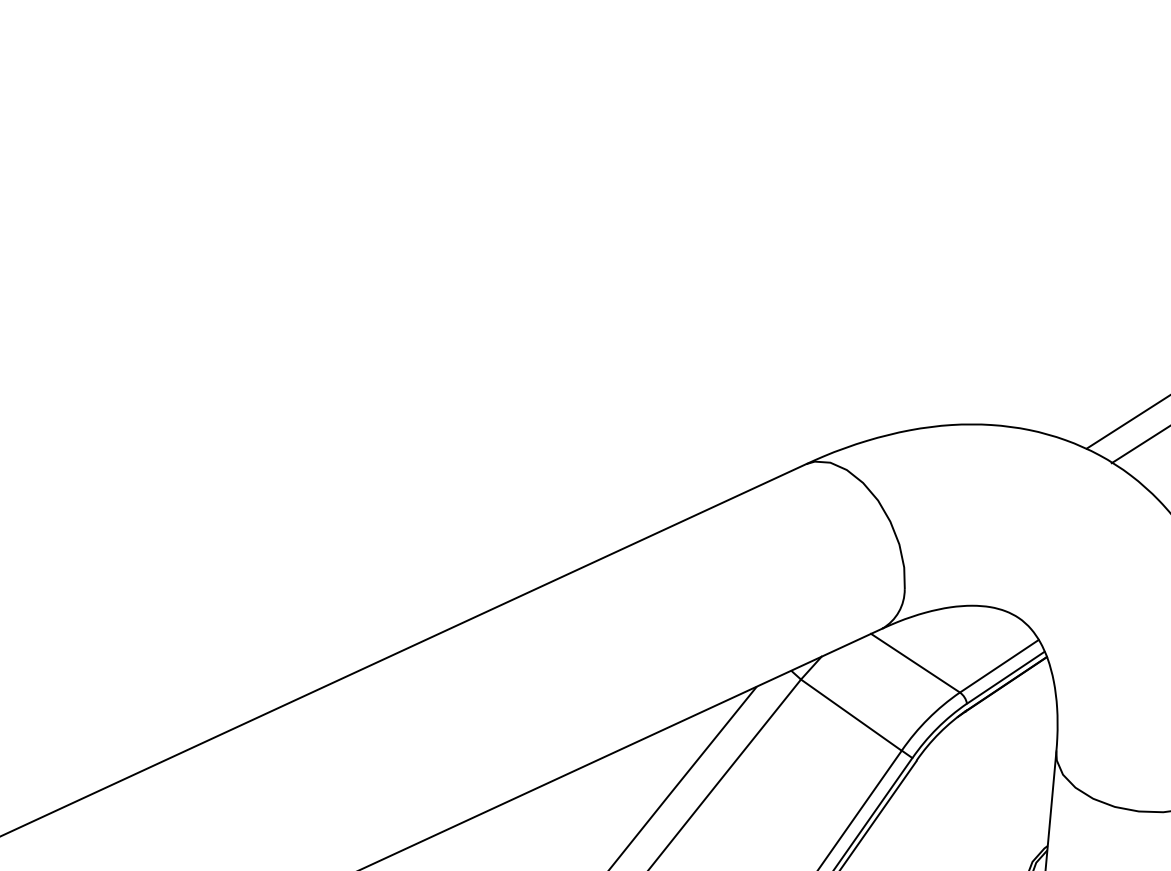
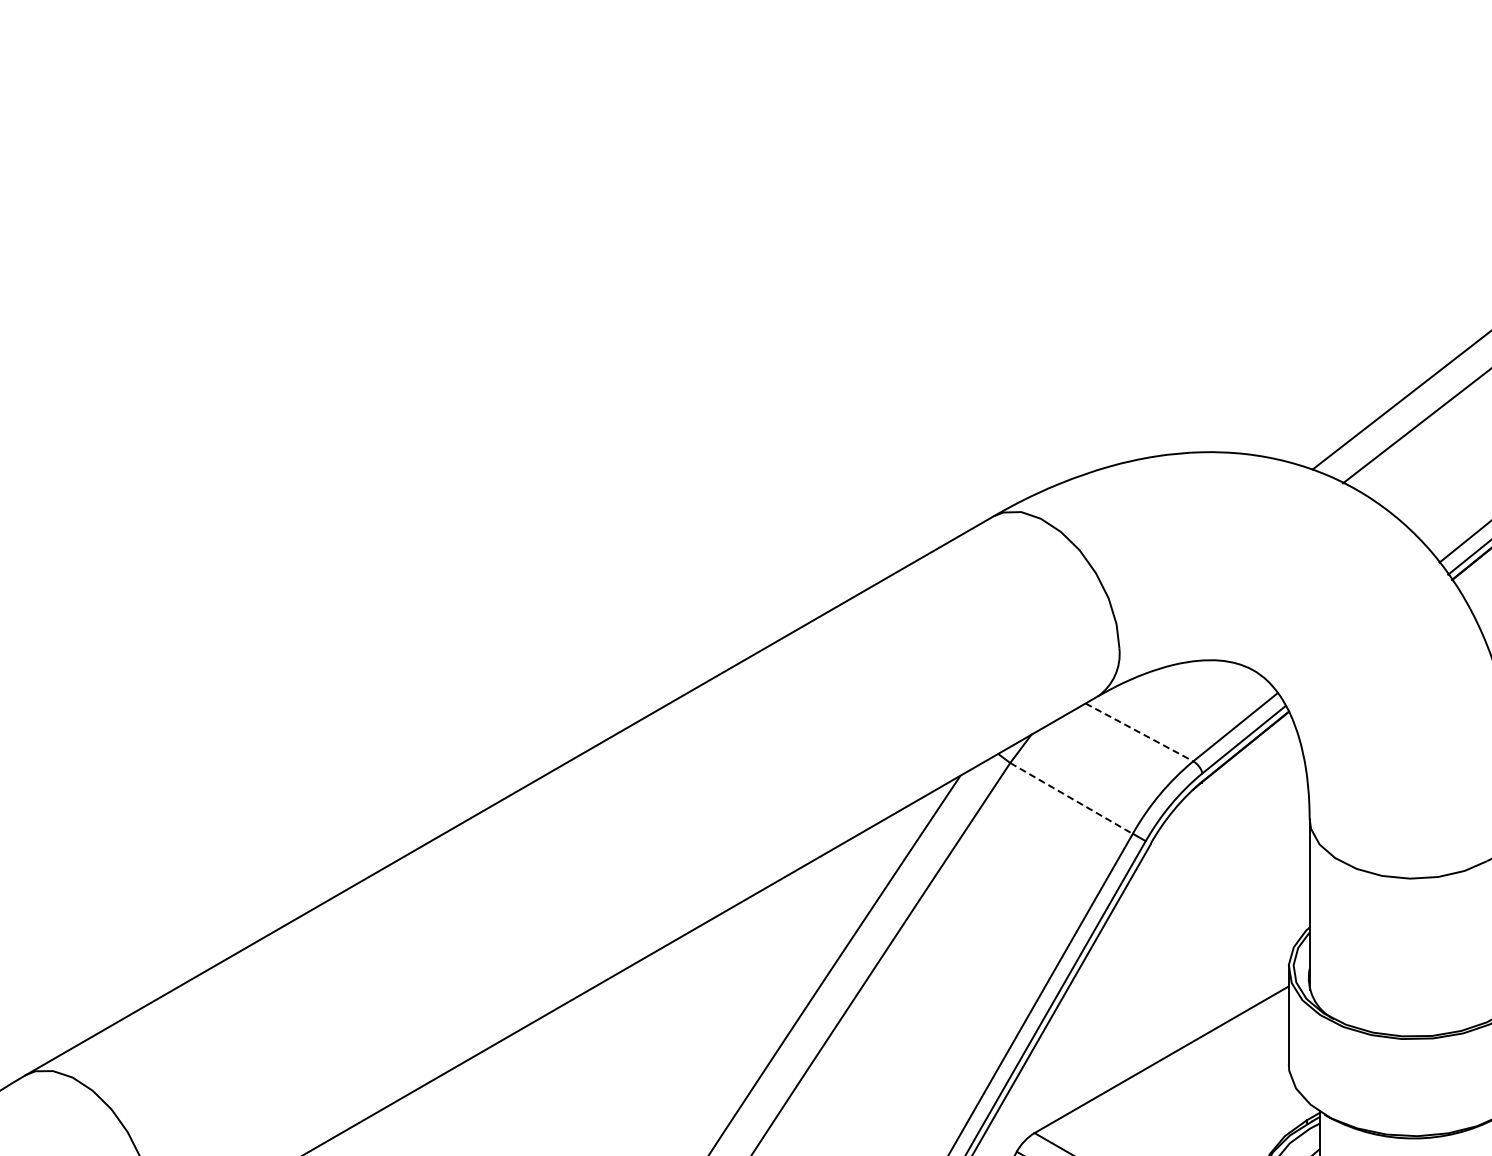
line: (915, 663) -> (1139, 732), solid -> dashed
line: (851, 715) -> (1071, 798), solid -> dashed

